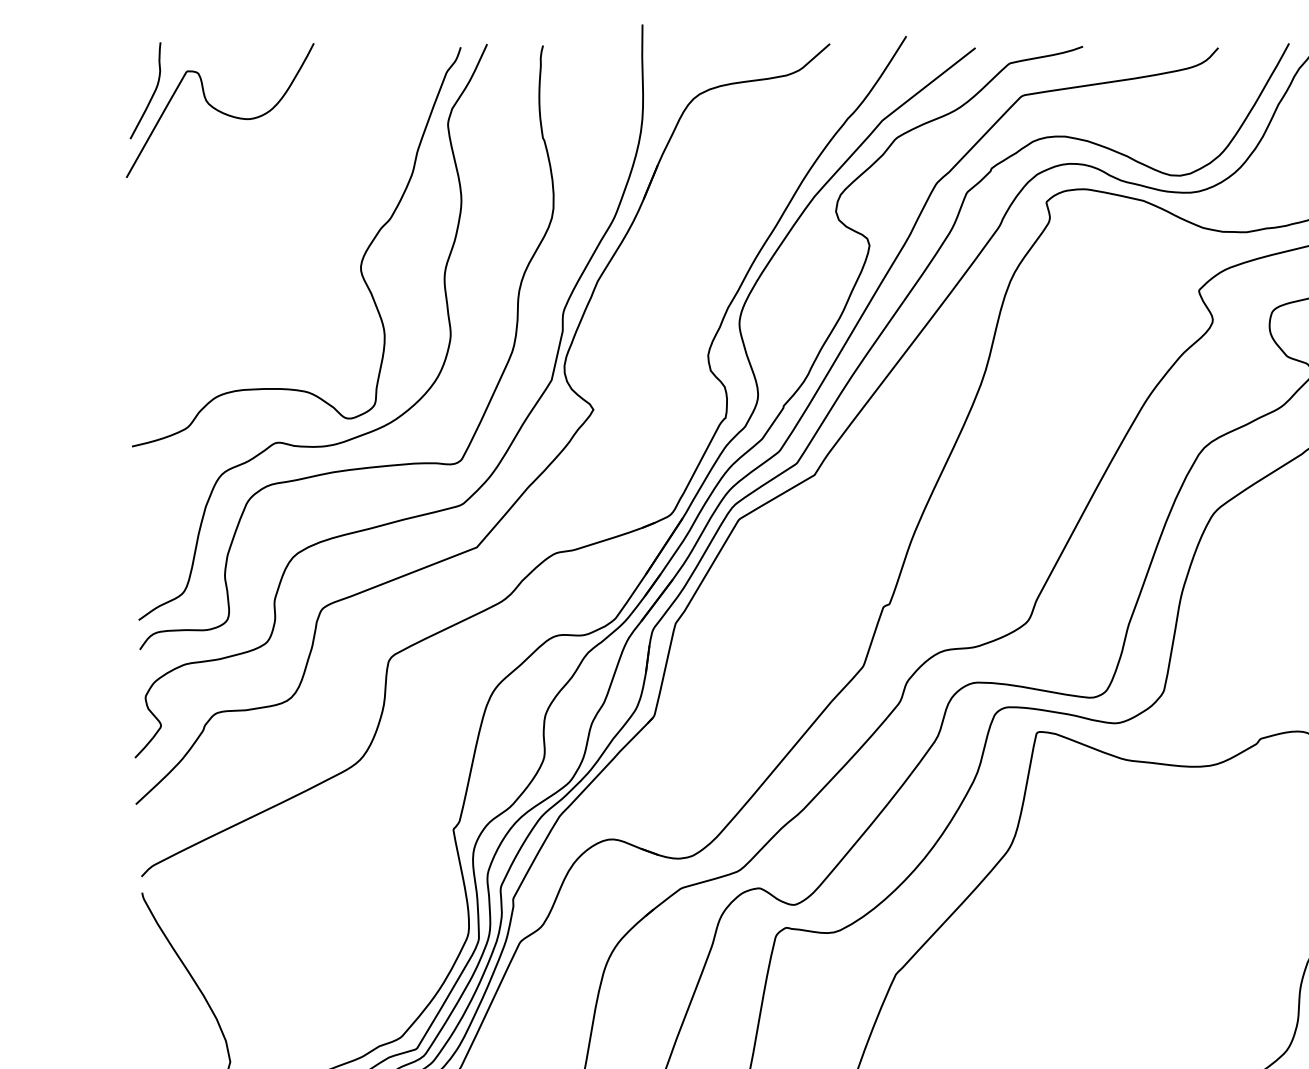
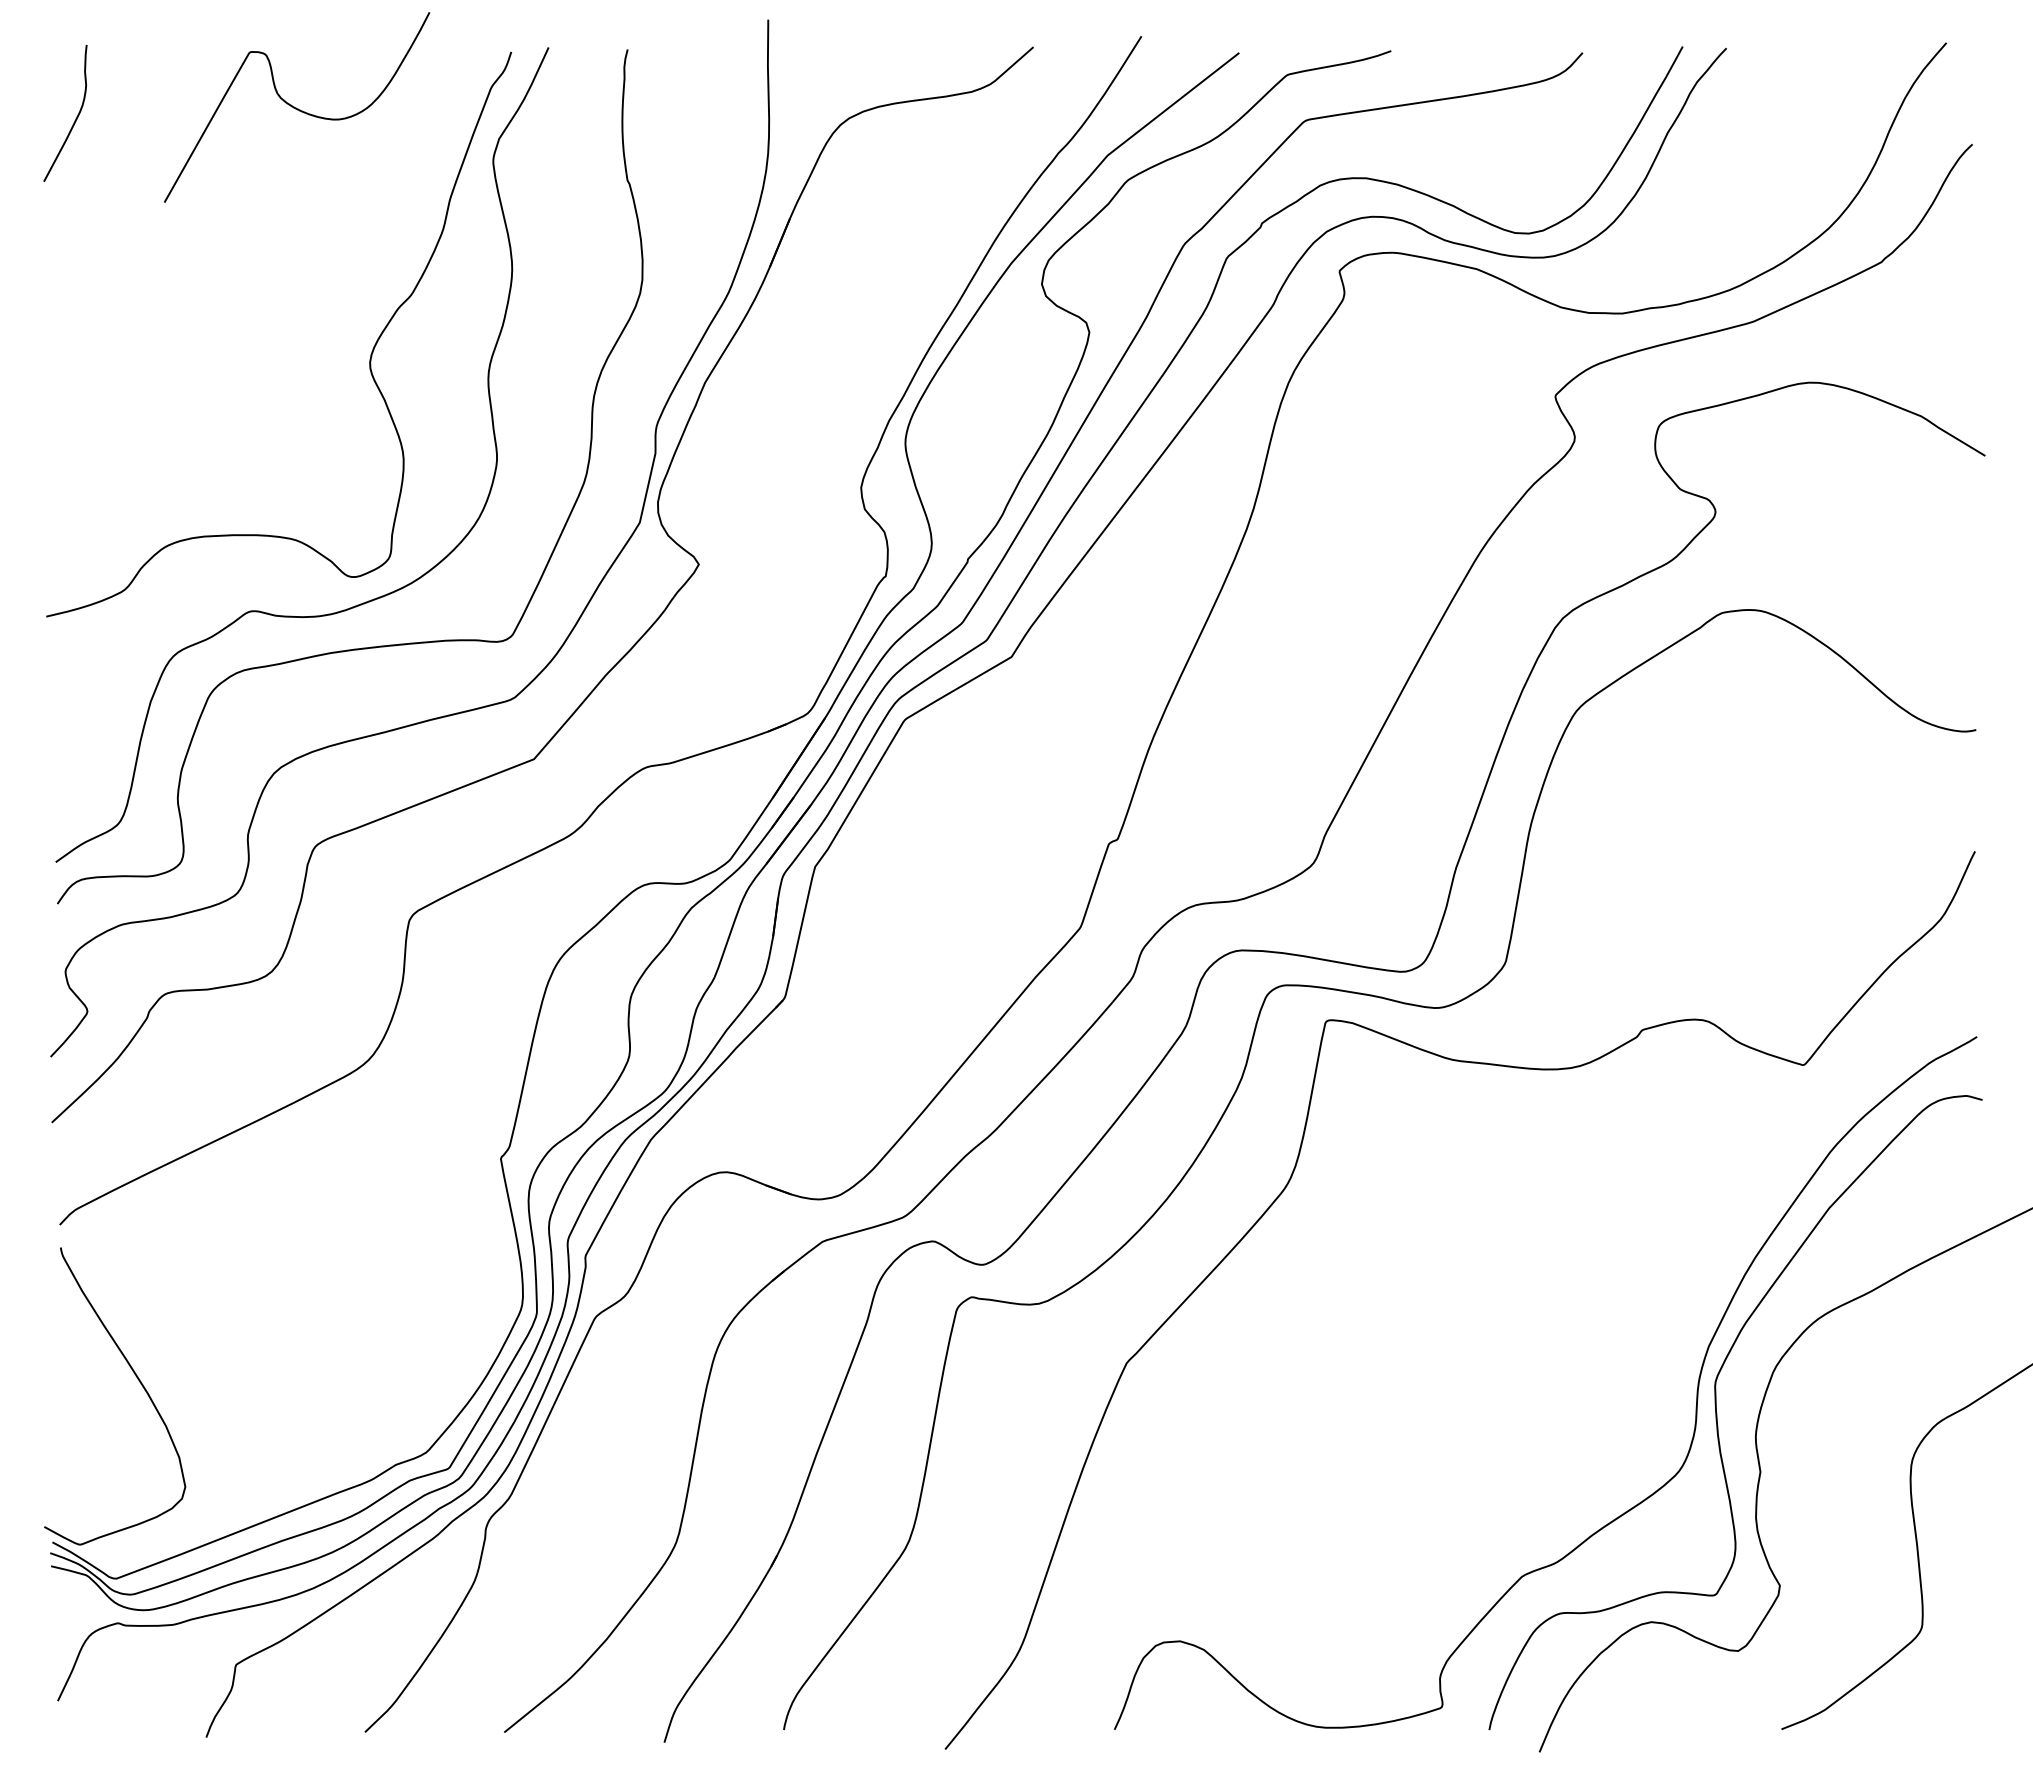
curve: (219, 110) -> (296, 107), moved

